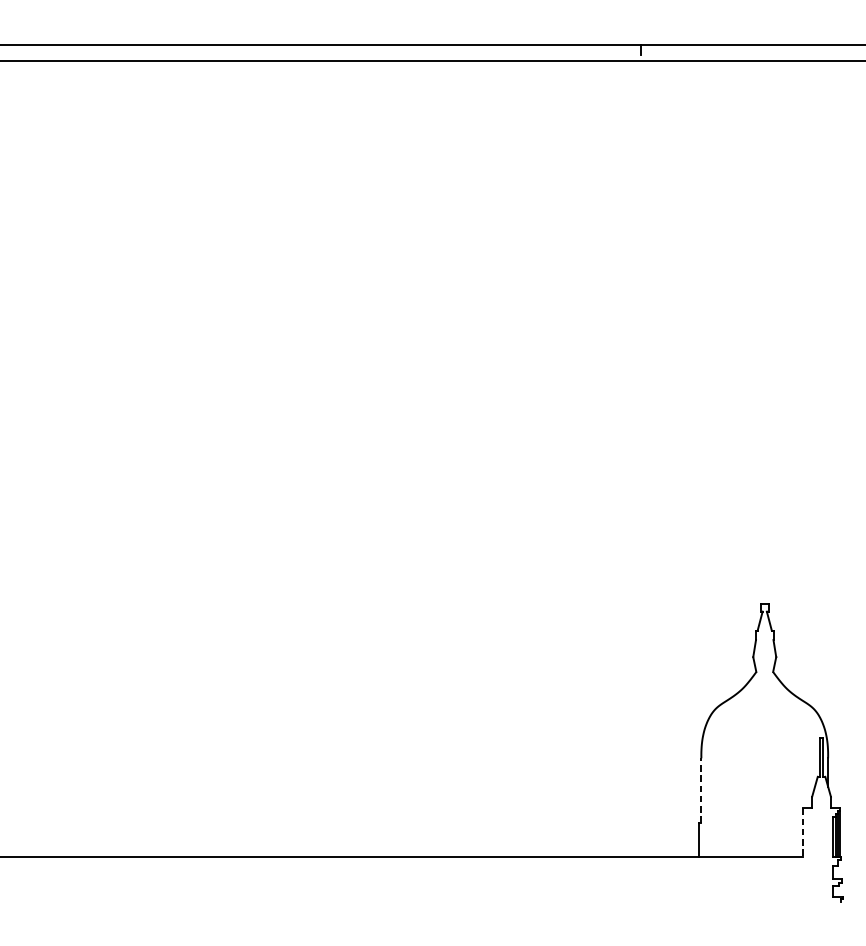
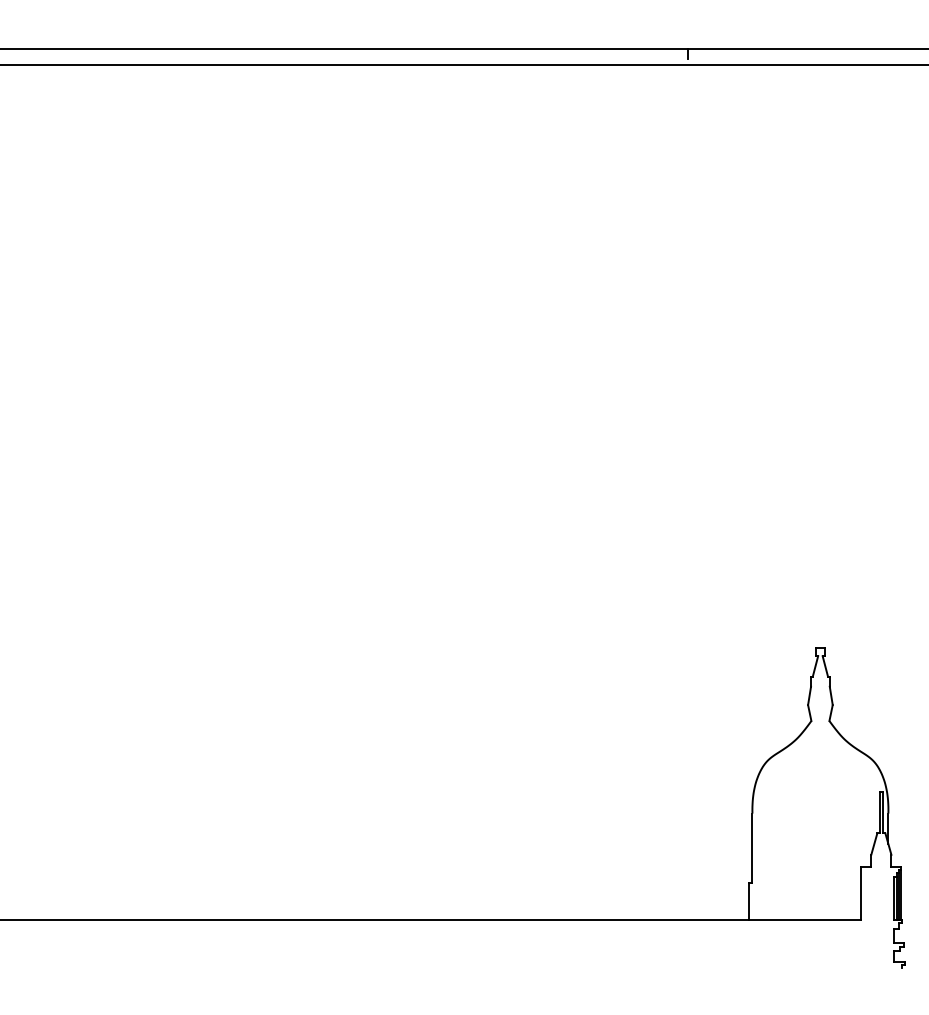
line: (701, 790) -> (752, 848), dashed -> solid
line: (803, 832) -> (861, 893), dashed -> solid

